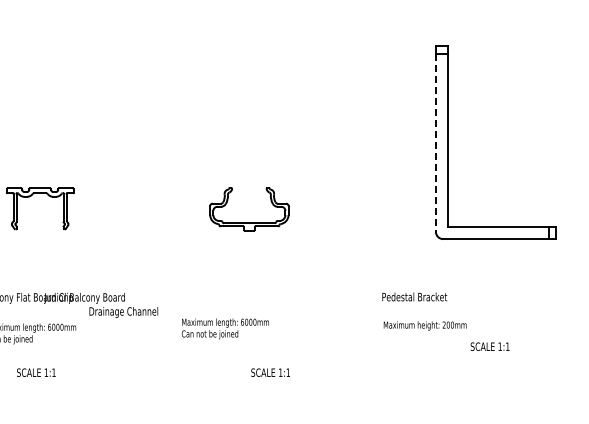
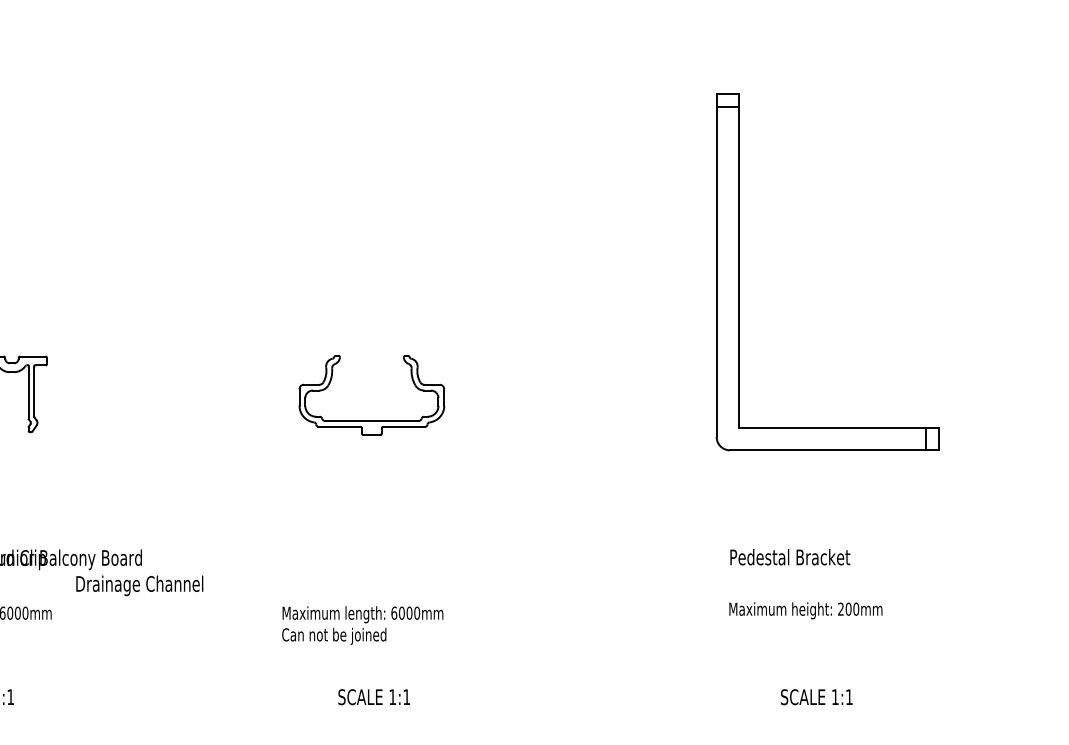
line: (435, 143) -> (715, 273), dashed -> solid
text: (414, 296) -> (789, 556), moved
text: (424, 325) -> (804, 609), moved
text: (224, 328) -> (360, 624), moved
text: (489, 346) -> (815, 696), moved
text: (270, 372) -> (373, 696), moved

